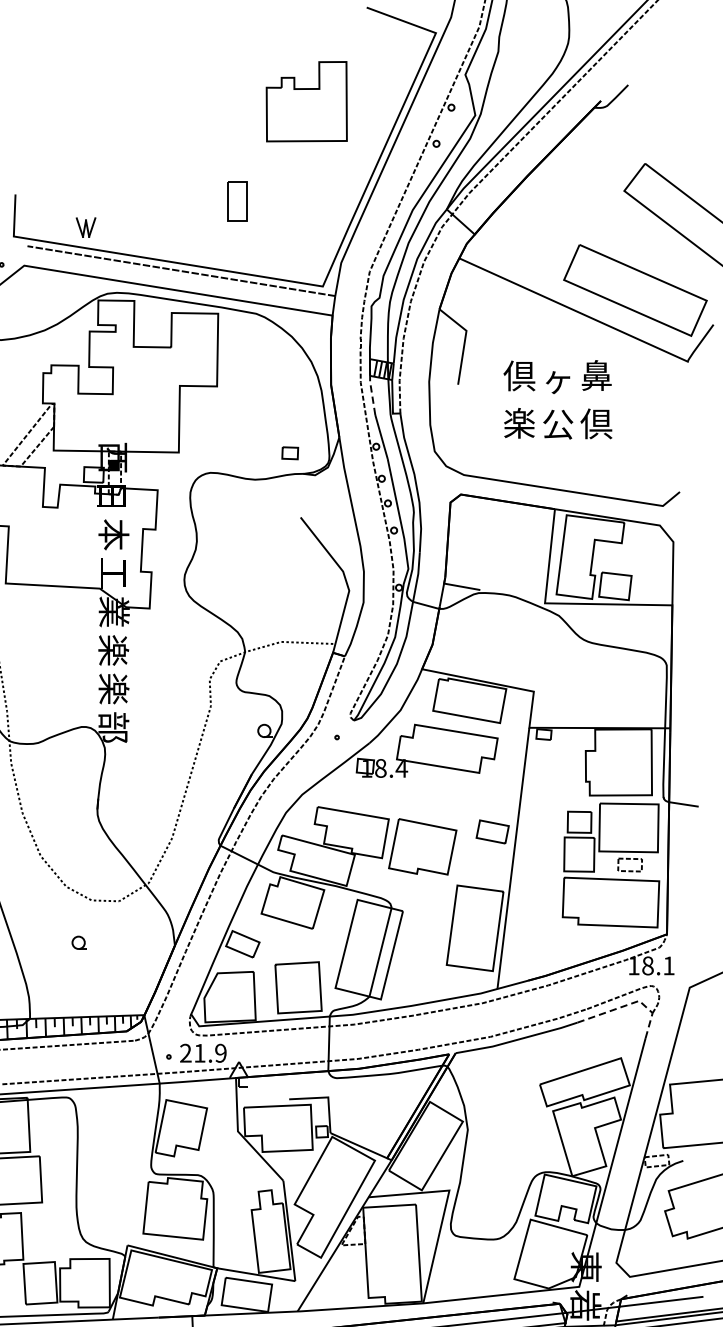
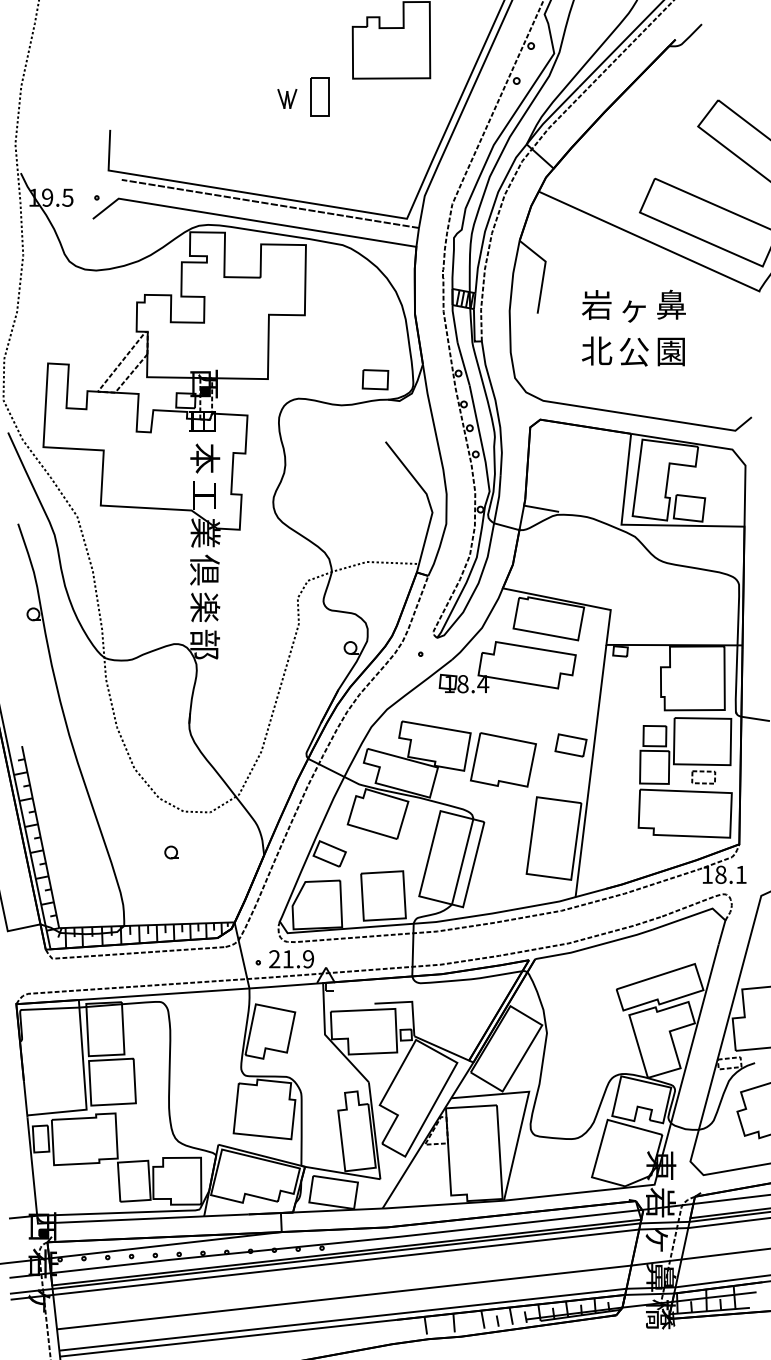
part: (237, 201) -> (319, 96), moved
part: (86, 227) -> (287, 98), moved
text: (519, 375) -> (596, 304), 倶 -> 岩
line: (372, 394) -> (454, 323), dashed -> solid
text: (519, 422) -> (596, 350), 楽 -> 北
text: (595, 423) -> (670, 351), 倶 -> 園
part: (290, 452) -> (375, 379), size x1.67
text: (113, 649) -> (204, 569), 楽 -> 倶
line: (630, 1003) -> (704, 911), dashed -> solid

